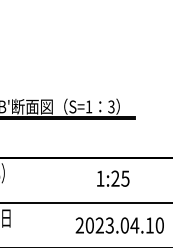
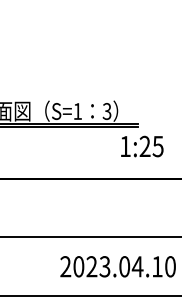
text: (113, 178) -> (142, 146), moved

